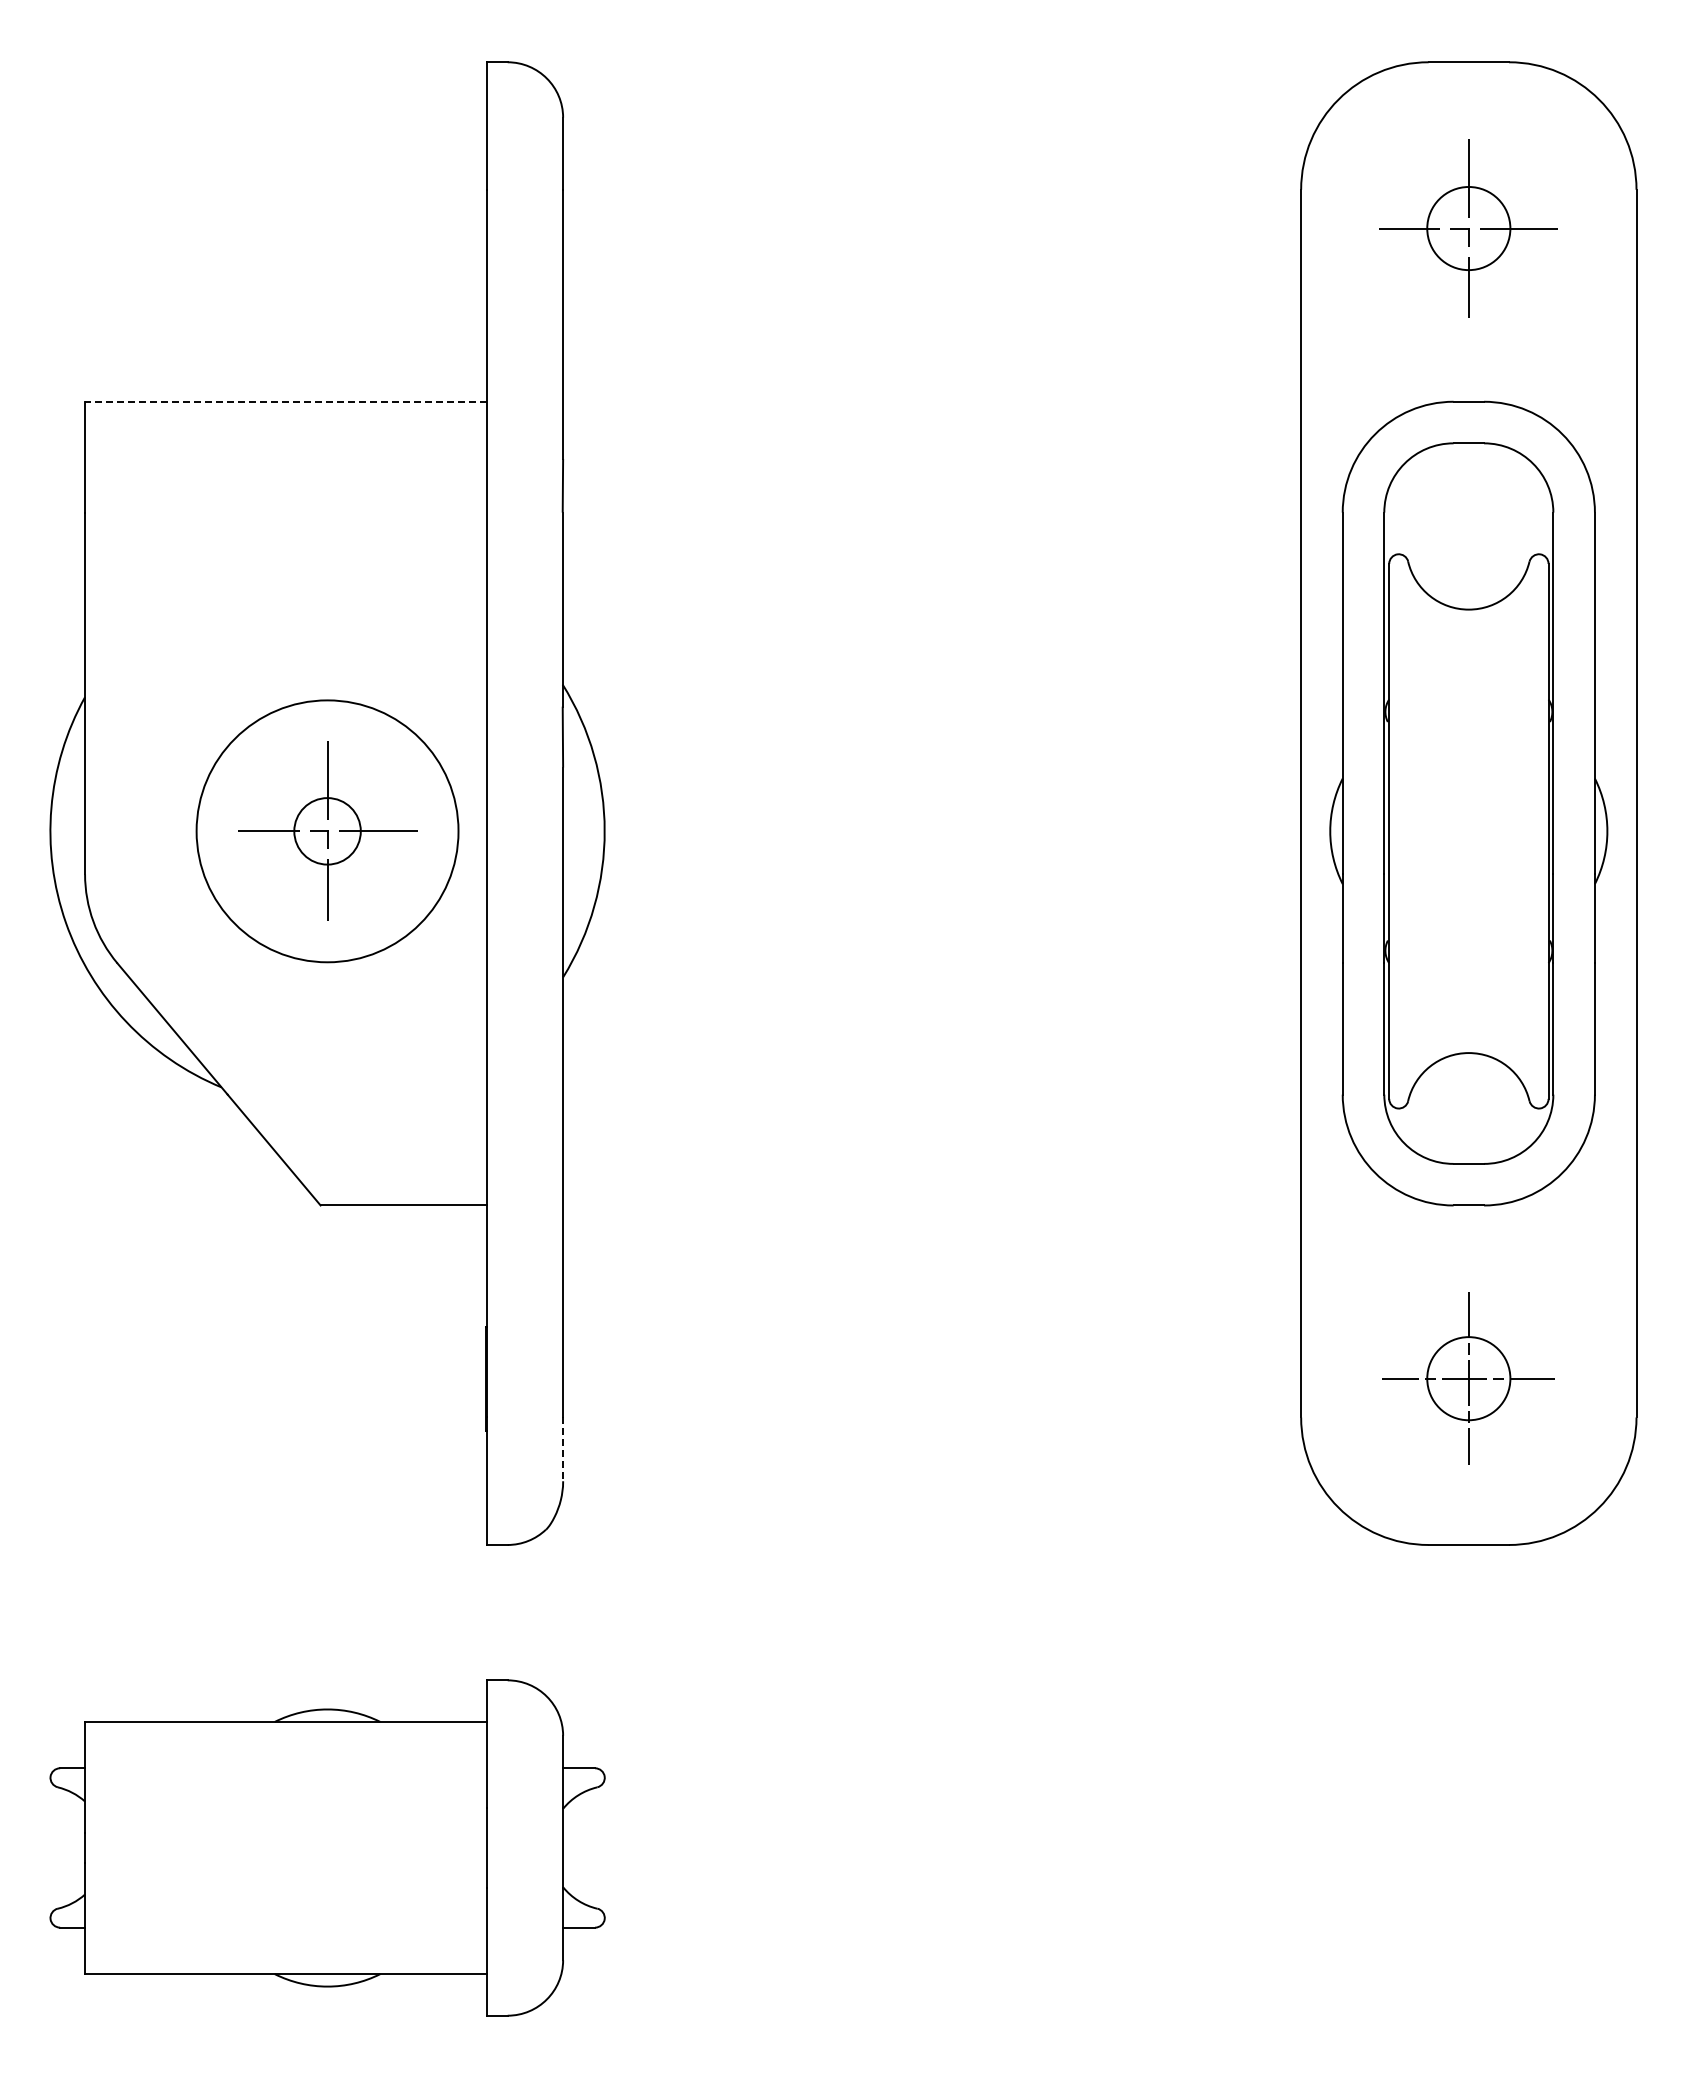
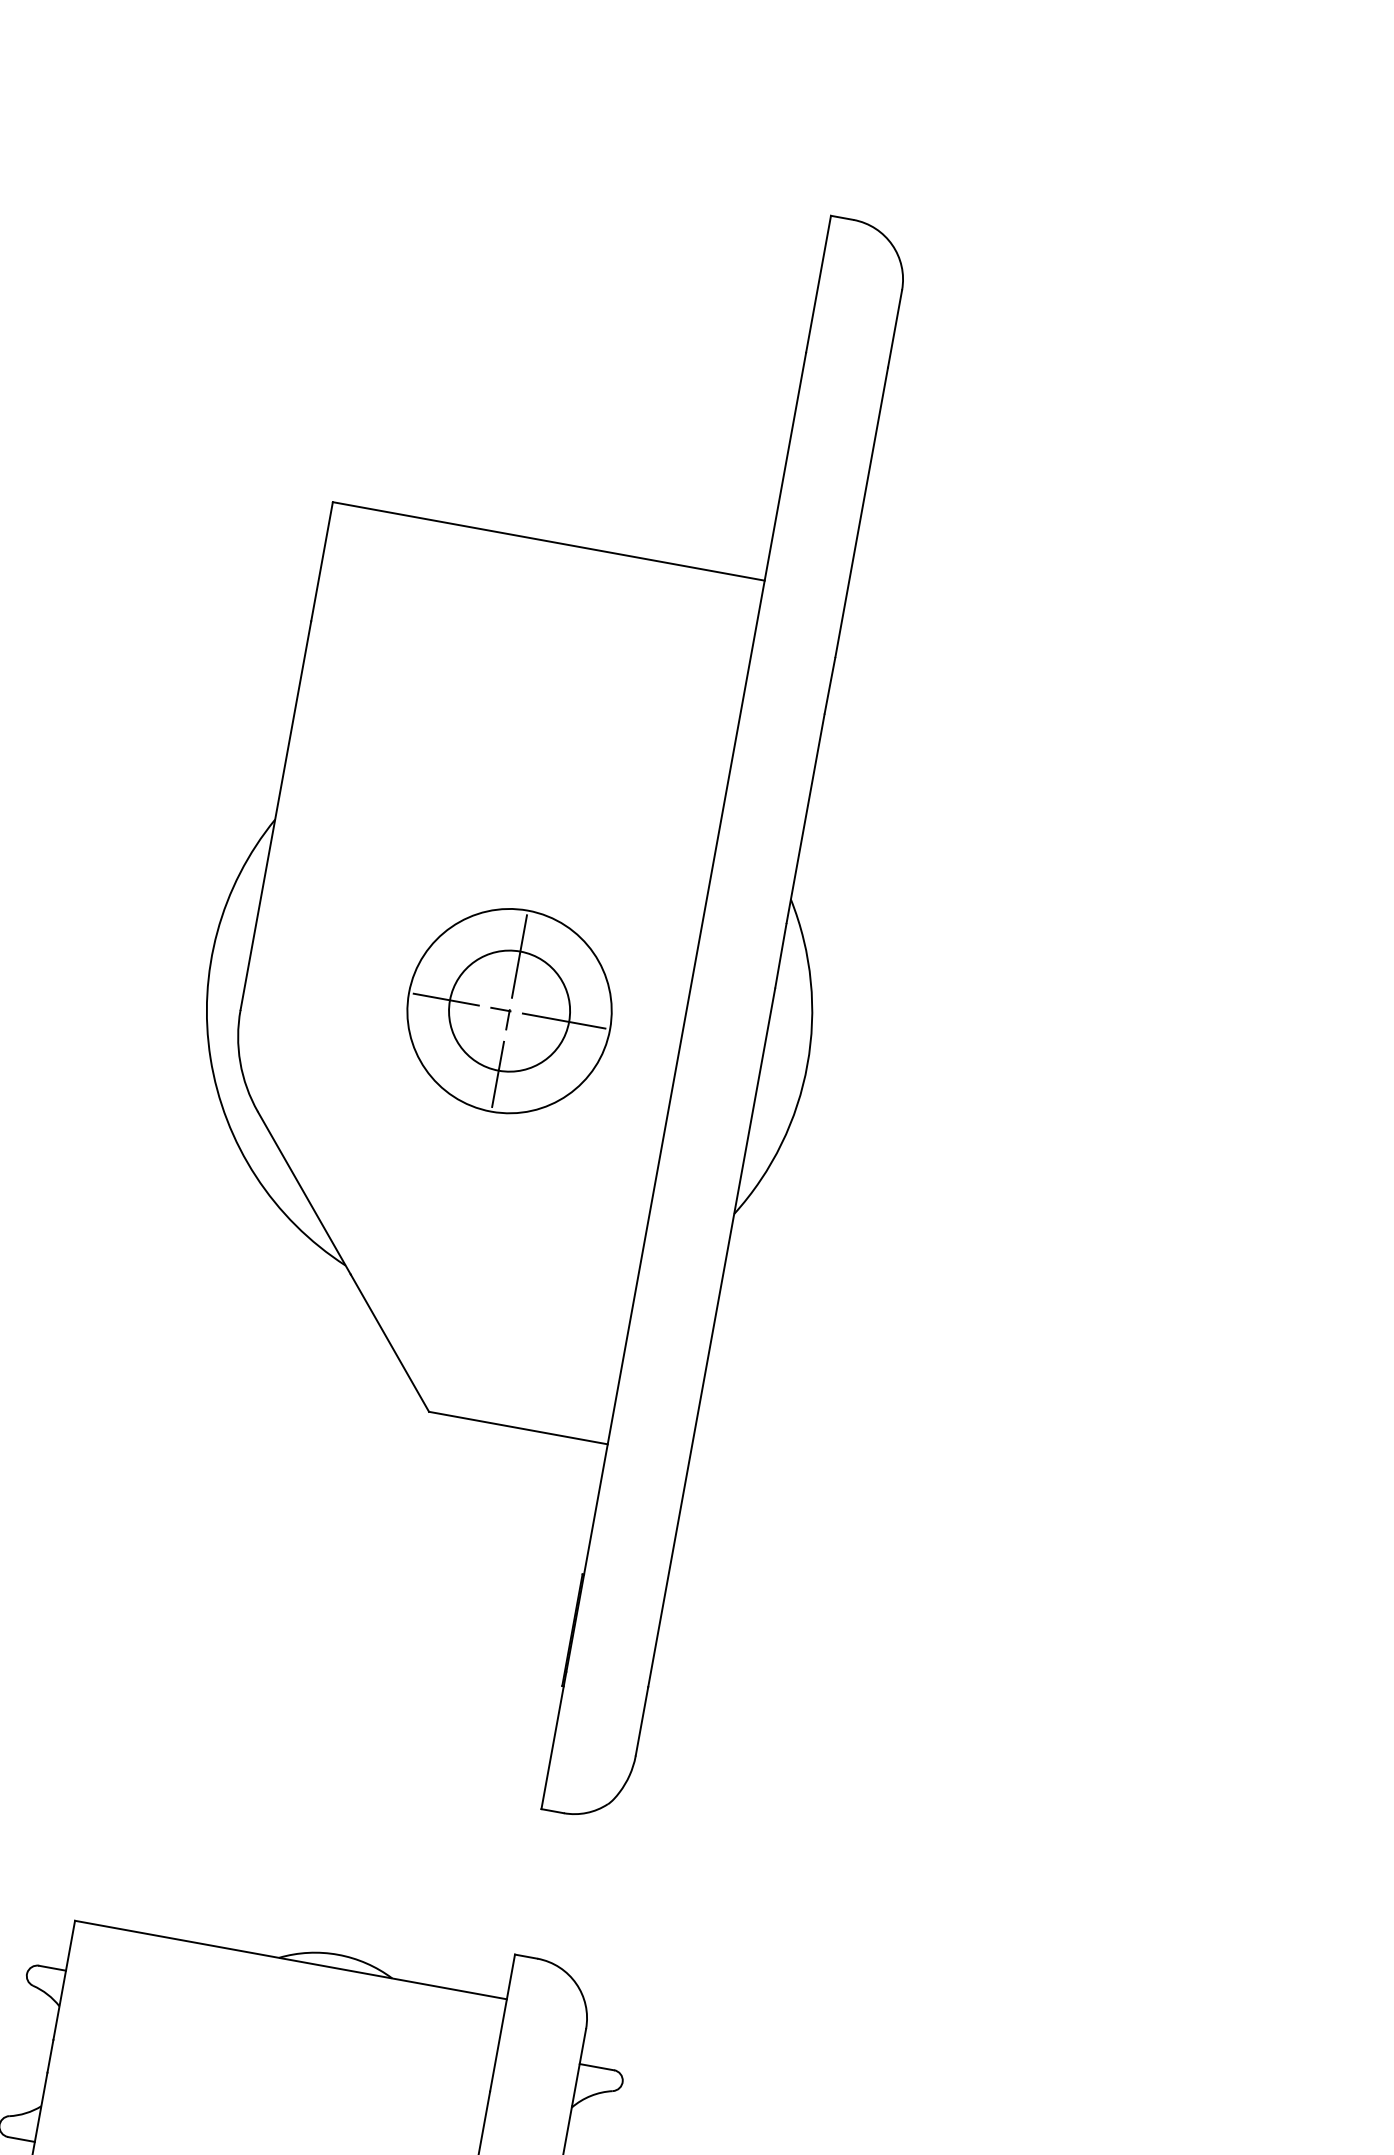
line: (286, 401) -> (549, 541), dashed -> solid
circle: (327, 830) -> (509, 1010), size x0.71
circle: (327, 830) -> (509, 1010), size x1.67
line: (563, 1449) -> (642, 1721), dashed -> solid

